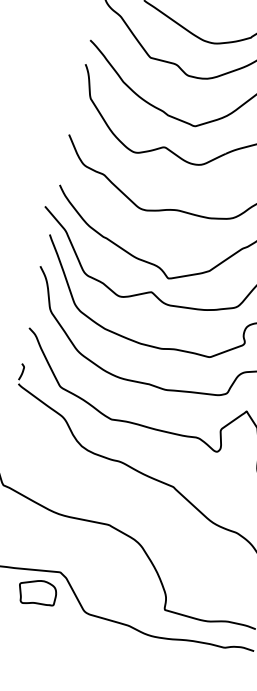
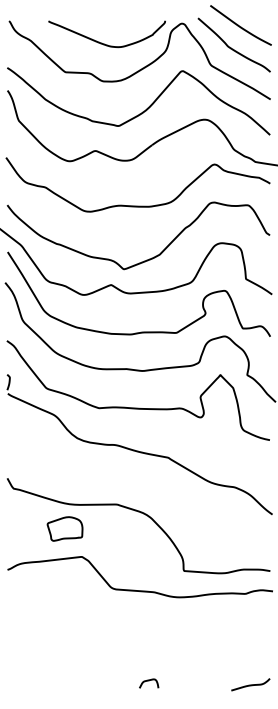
part: (36, 592) -> (64, 528), moved

